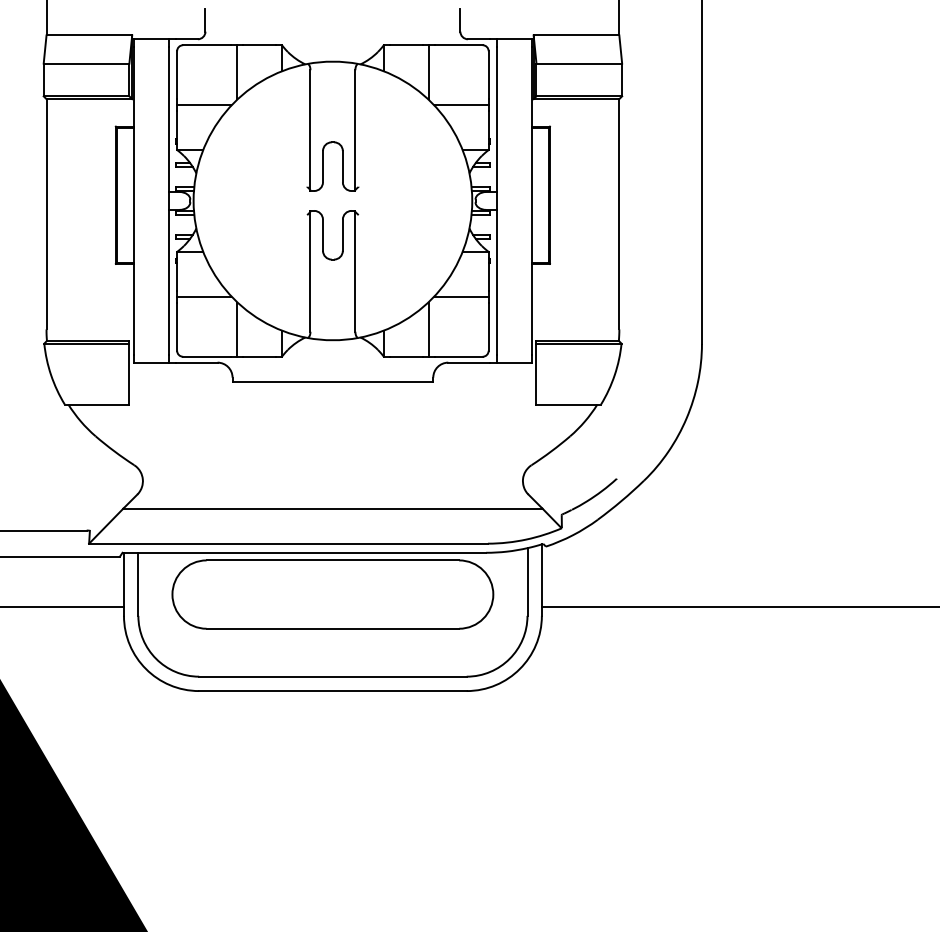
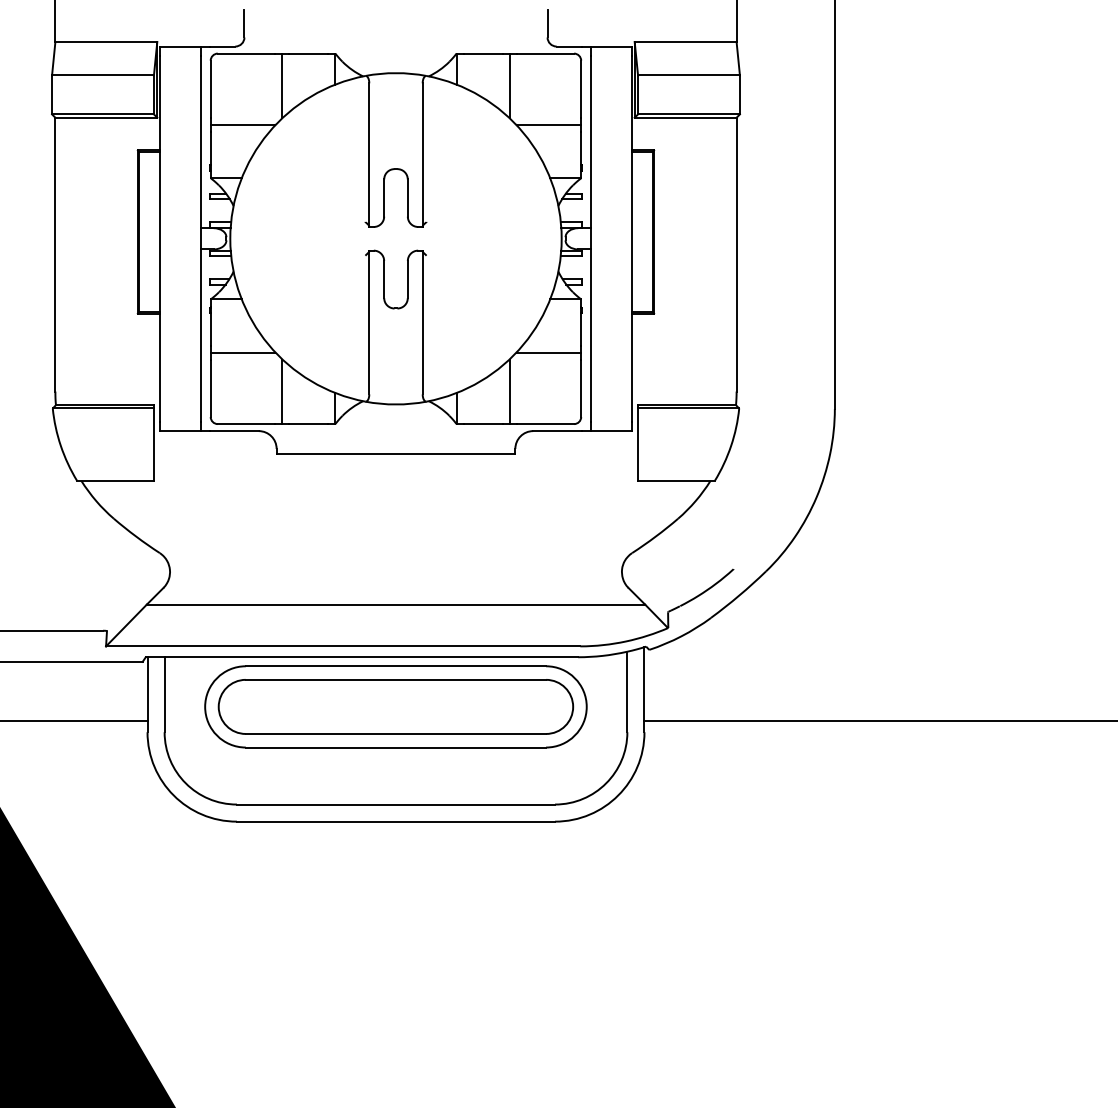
part: (332, 594) -> (395, 706), added

